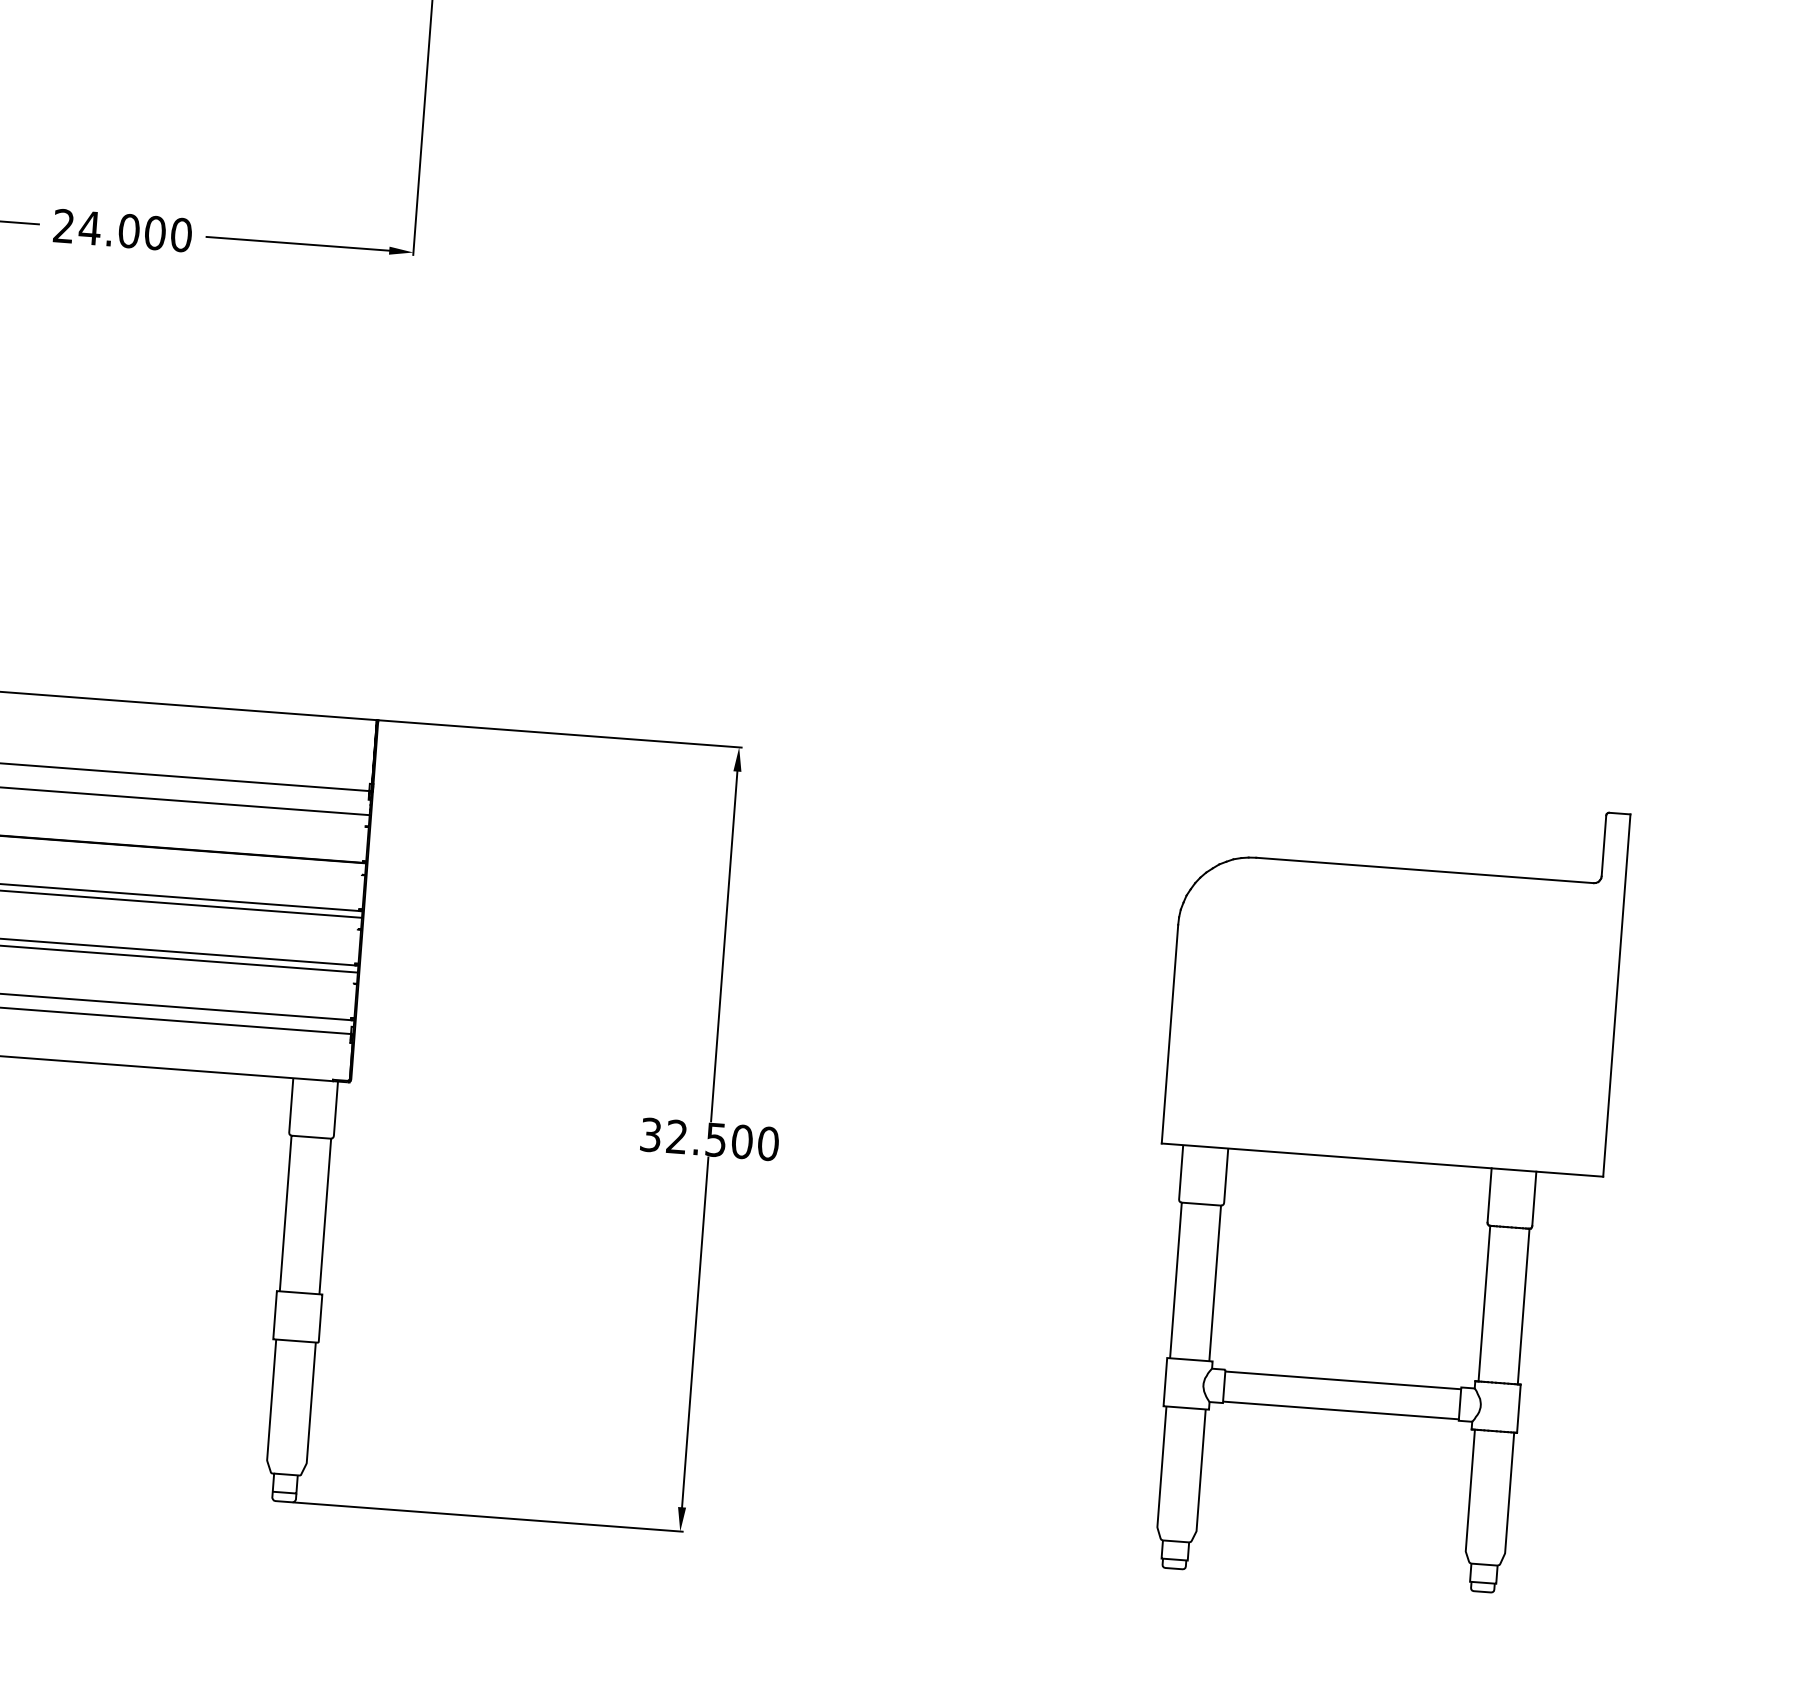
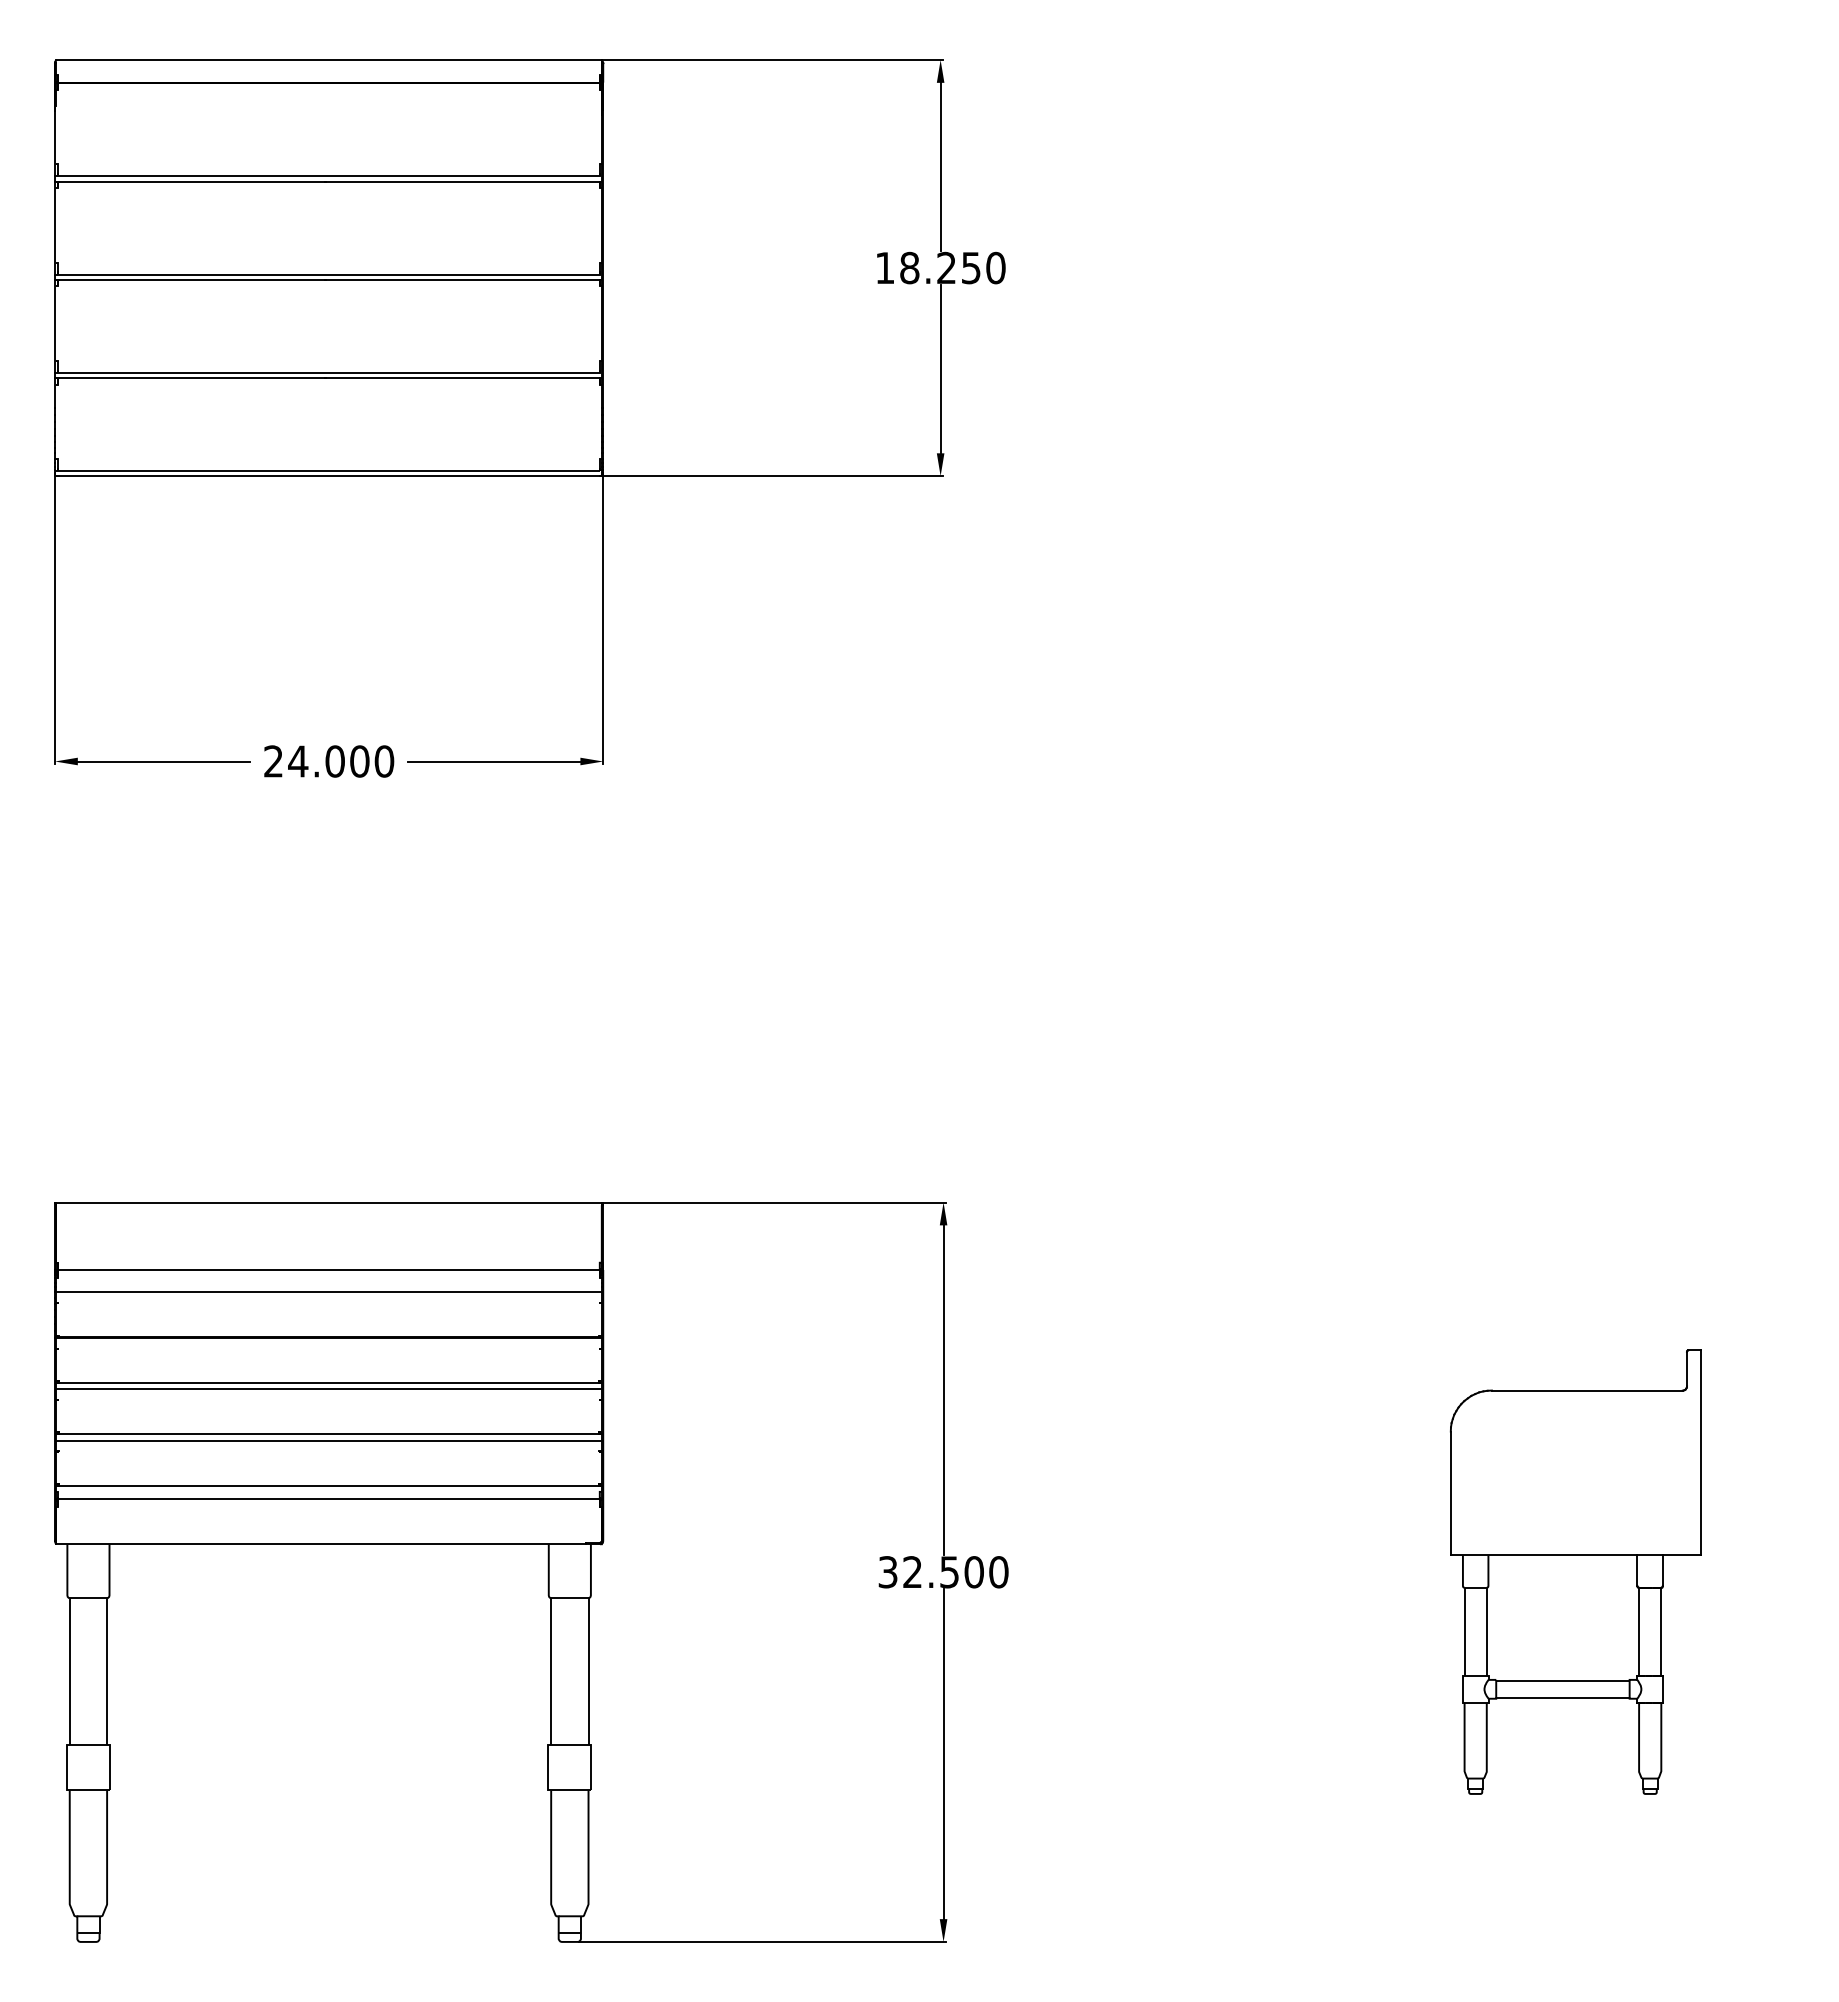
part: (1379, 1189) -> (1575, 1571), size x0.6

